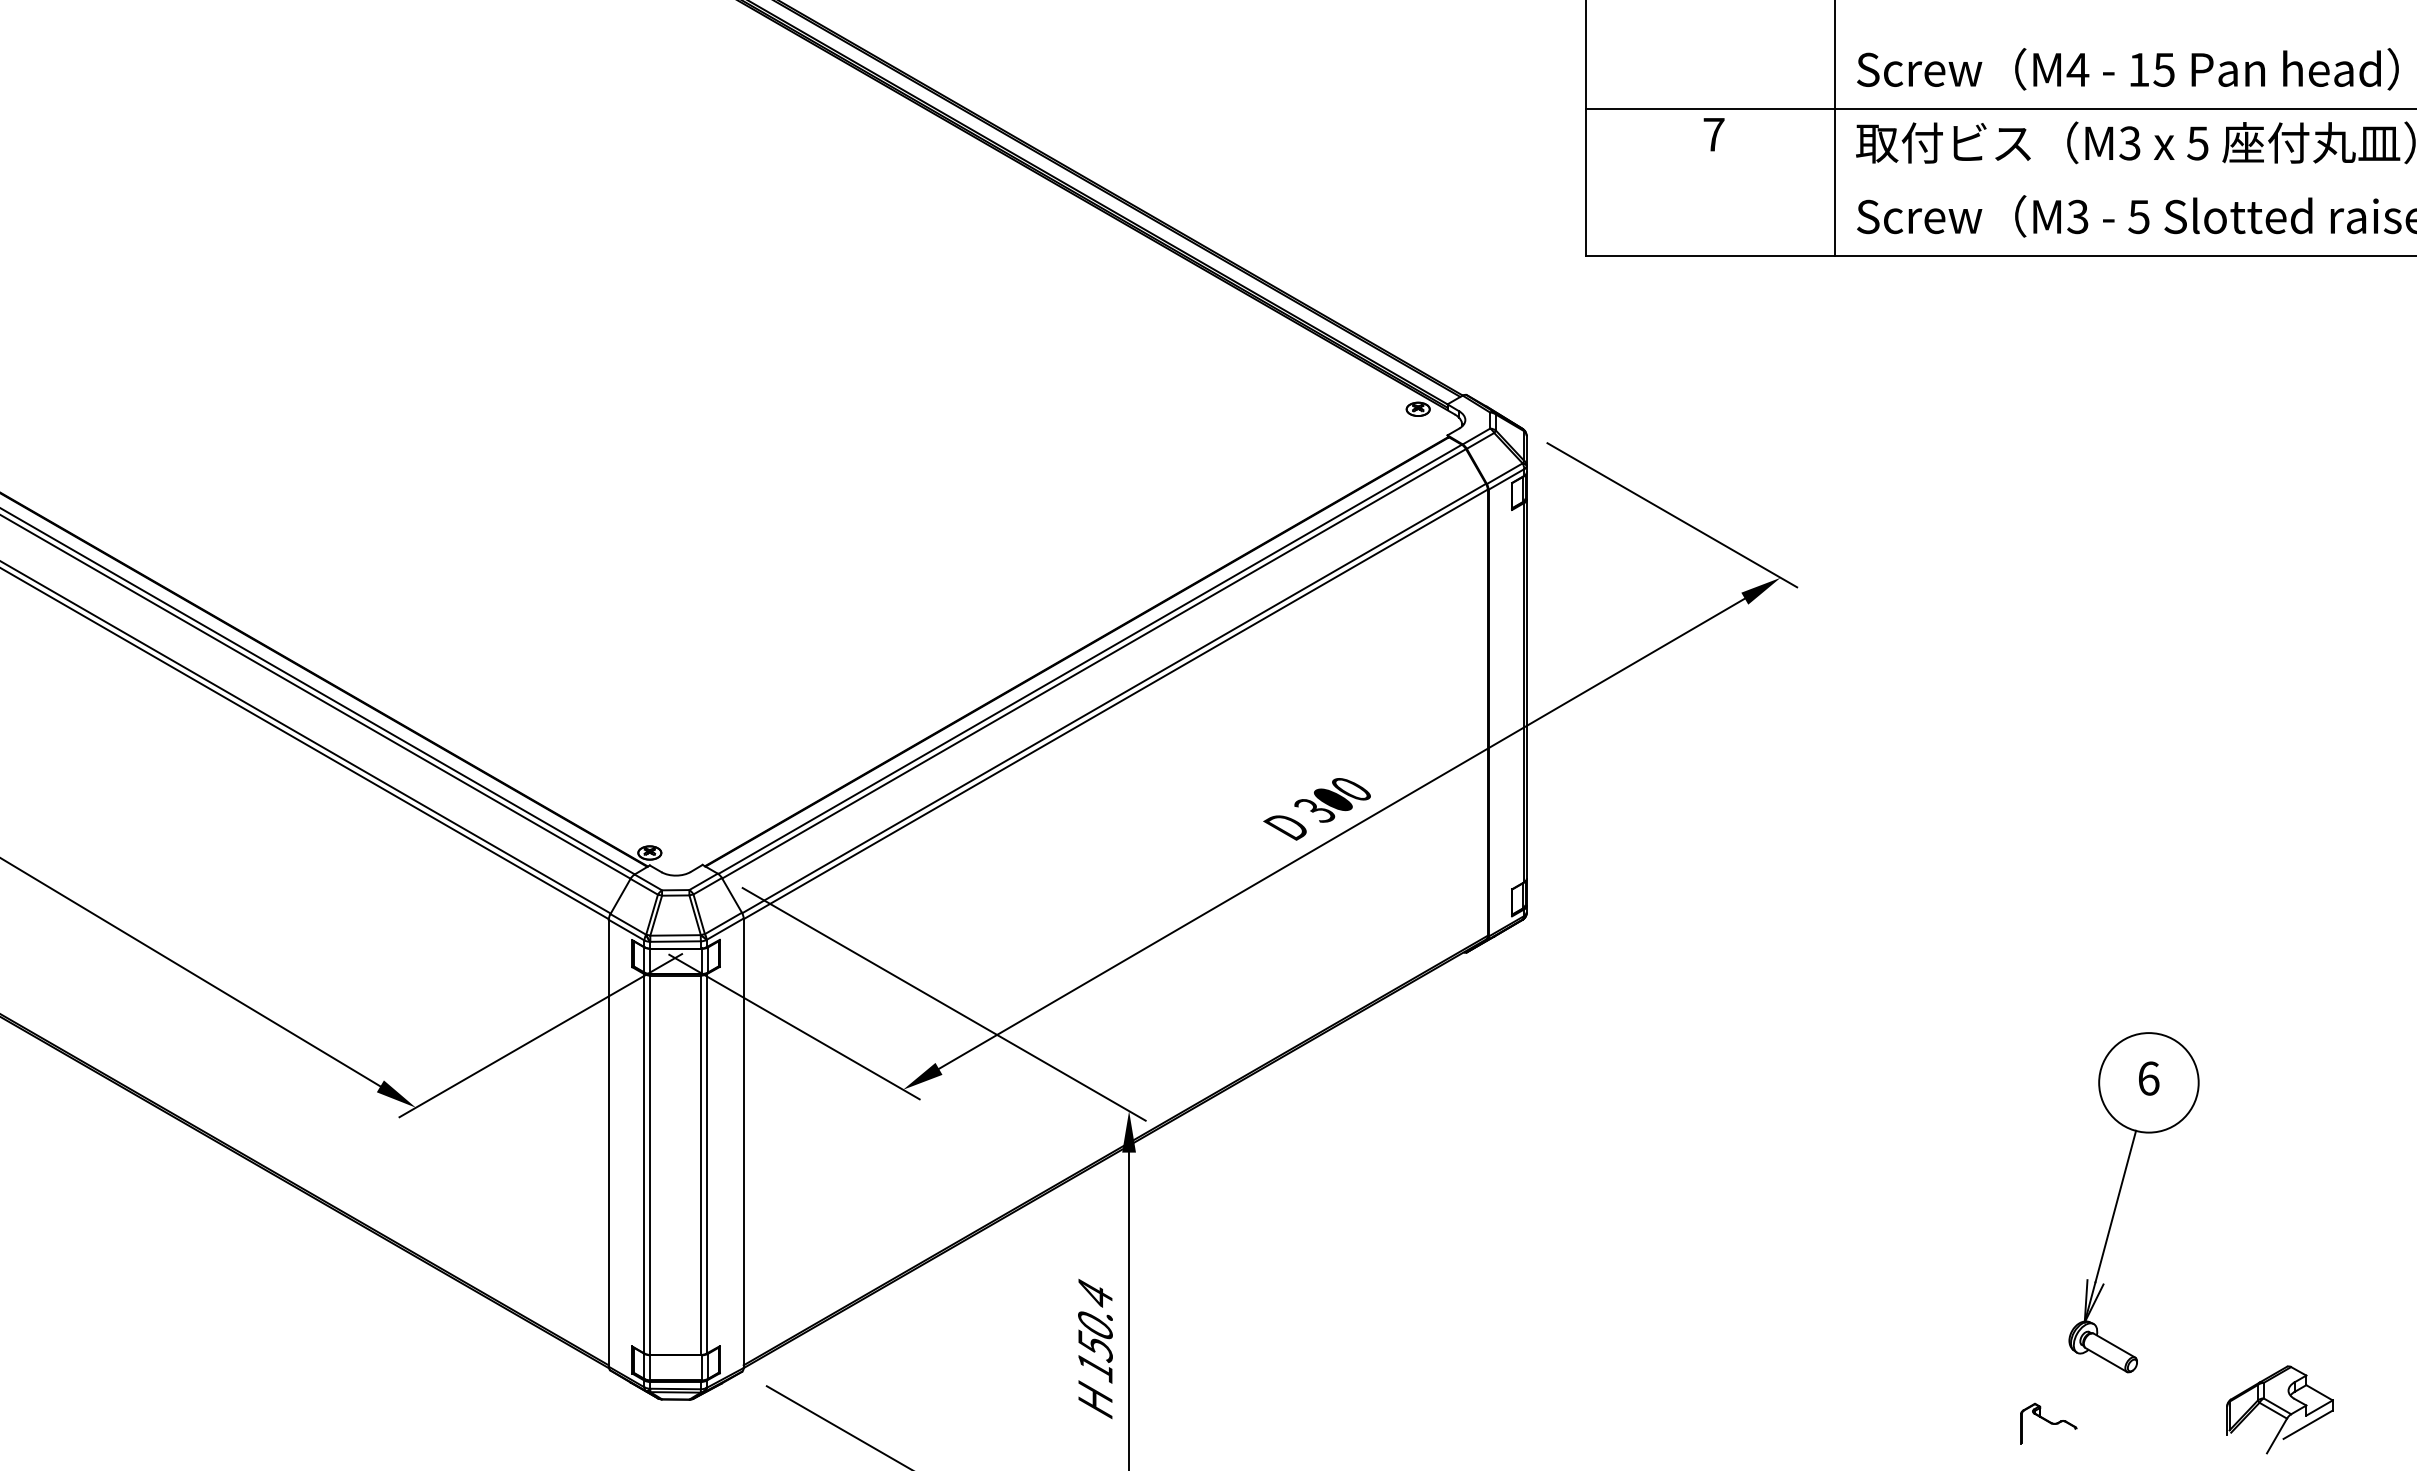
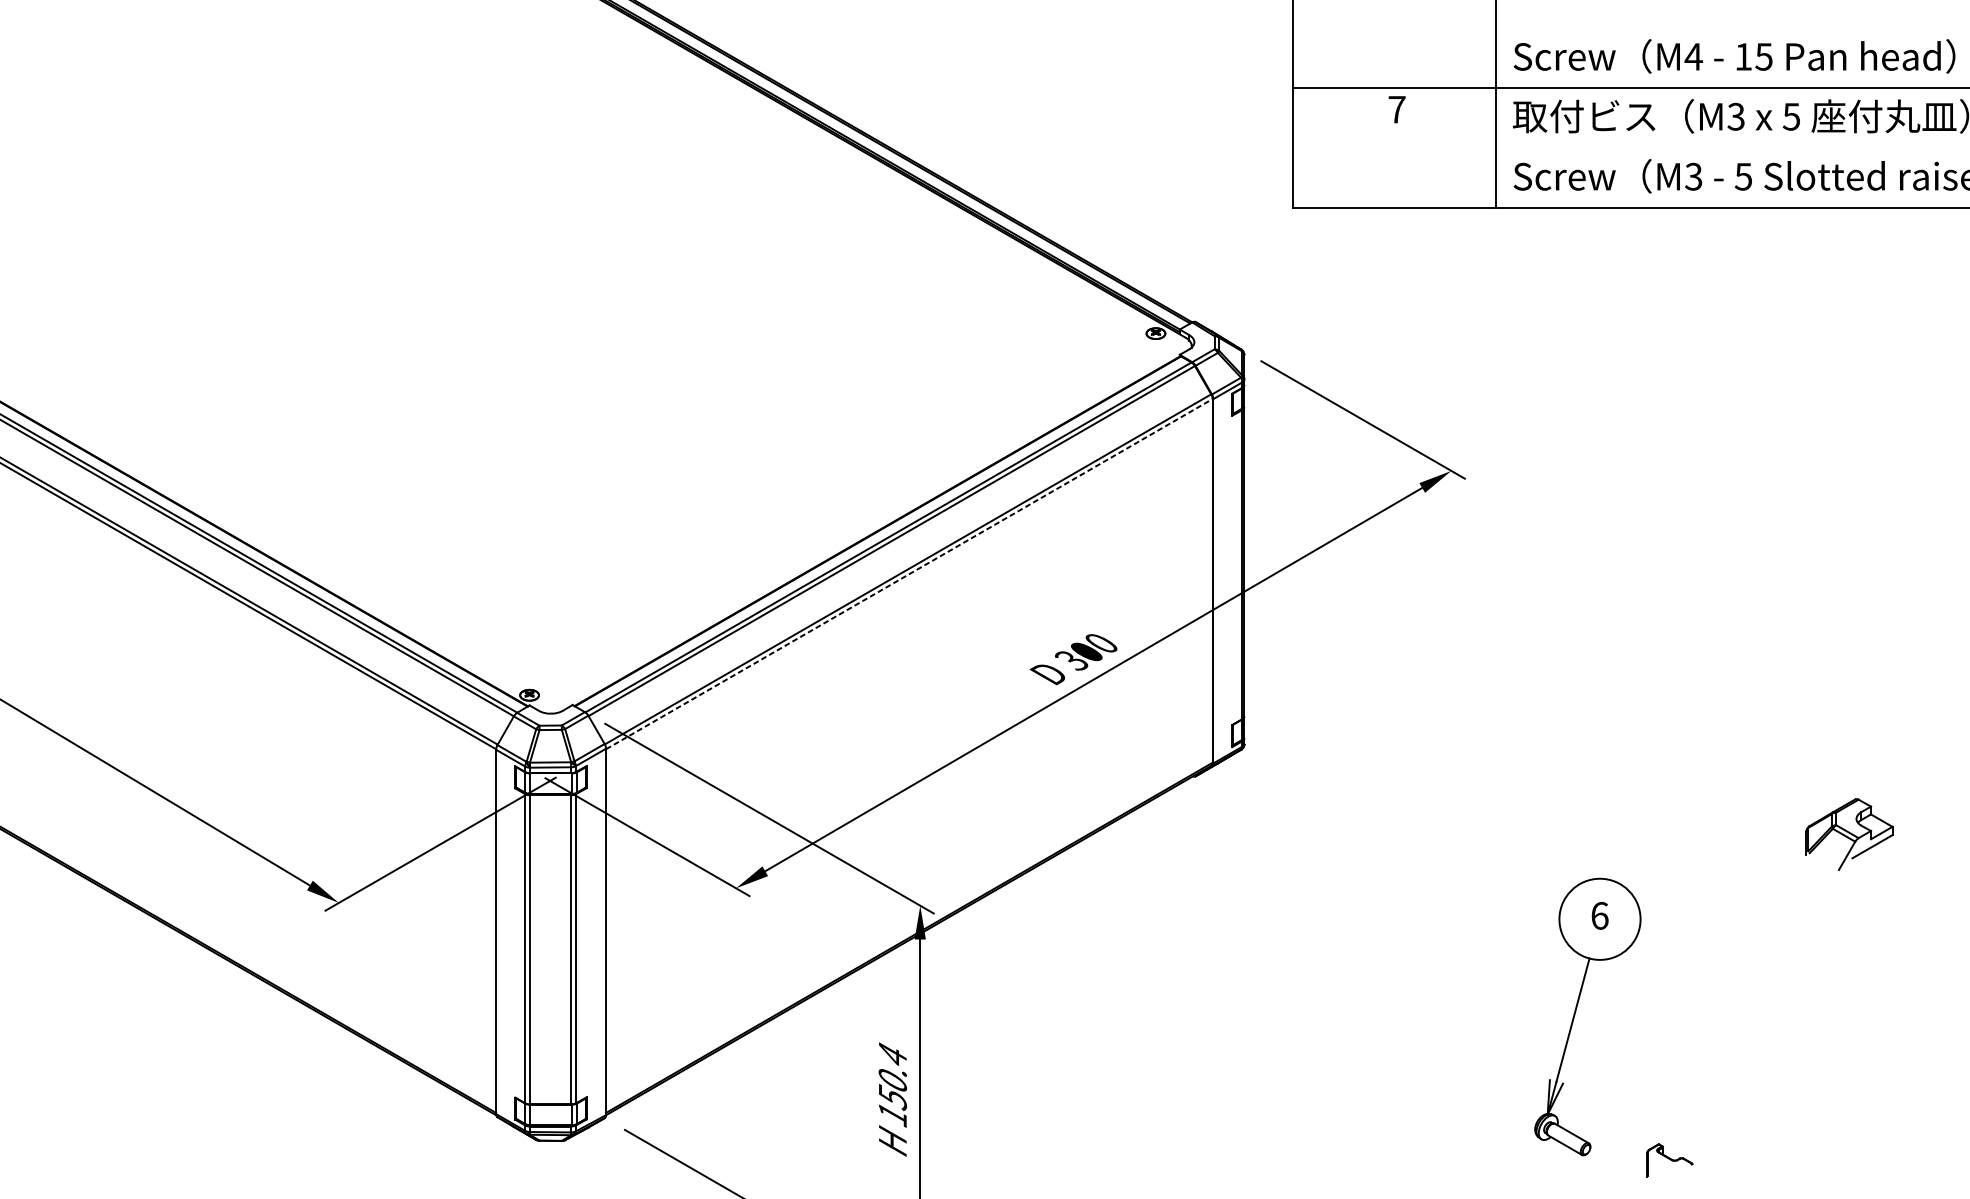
line: (1115, 704) -> (909, 574), solid -> dashed
part: (2119, 1197) -> (1576, 1012), moved
part: (2279, 1409) -> (1849, 834), moved

